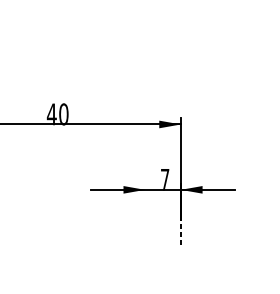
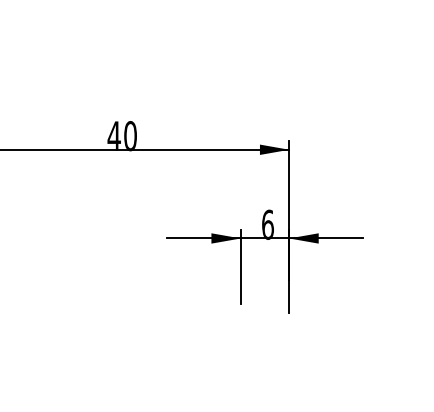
text: (164, 179) -> (267, 224), 7 -> 6
line: (144, 211) -> (240, 267), added
line: (181, 232) -> (289, 296), dashed -> solid

